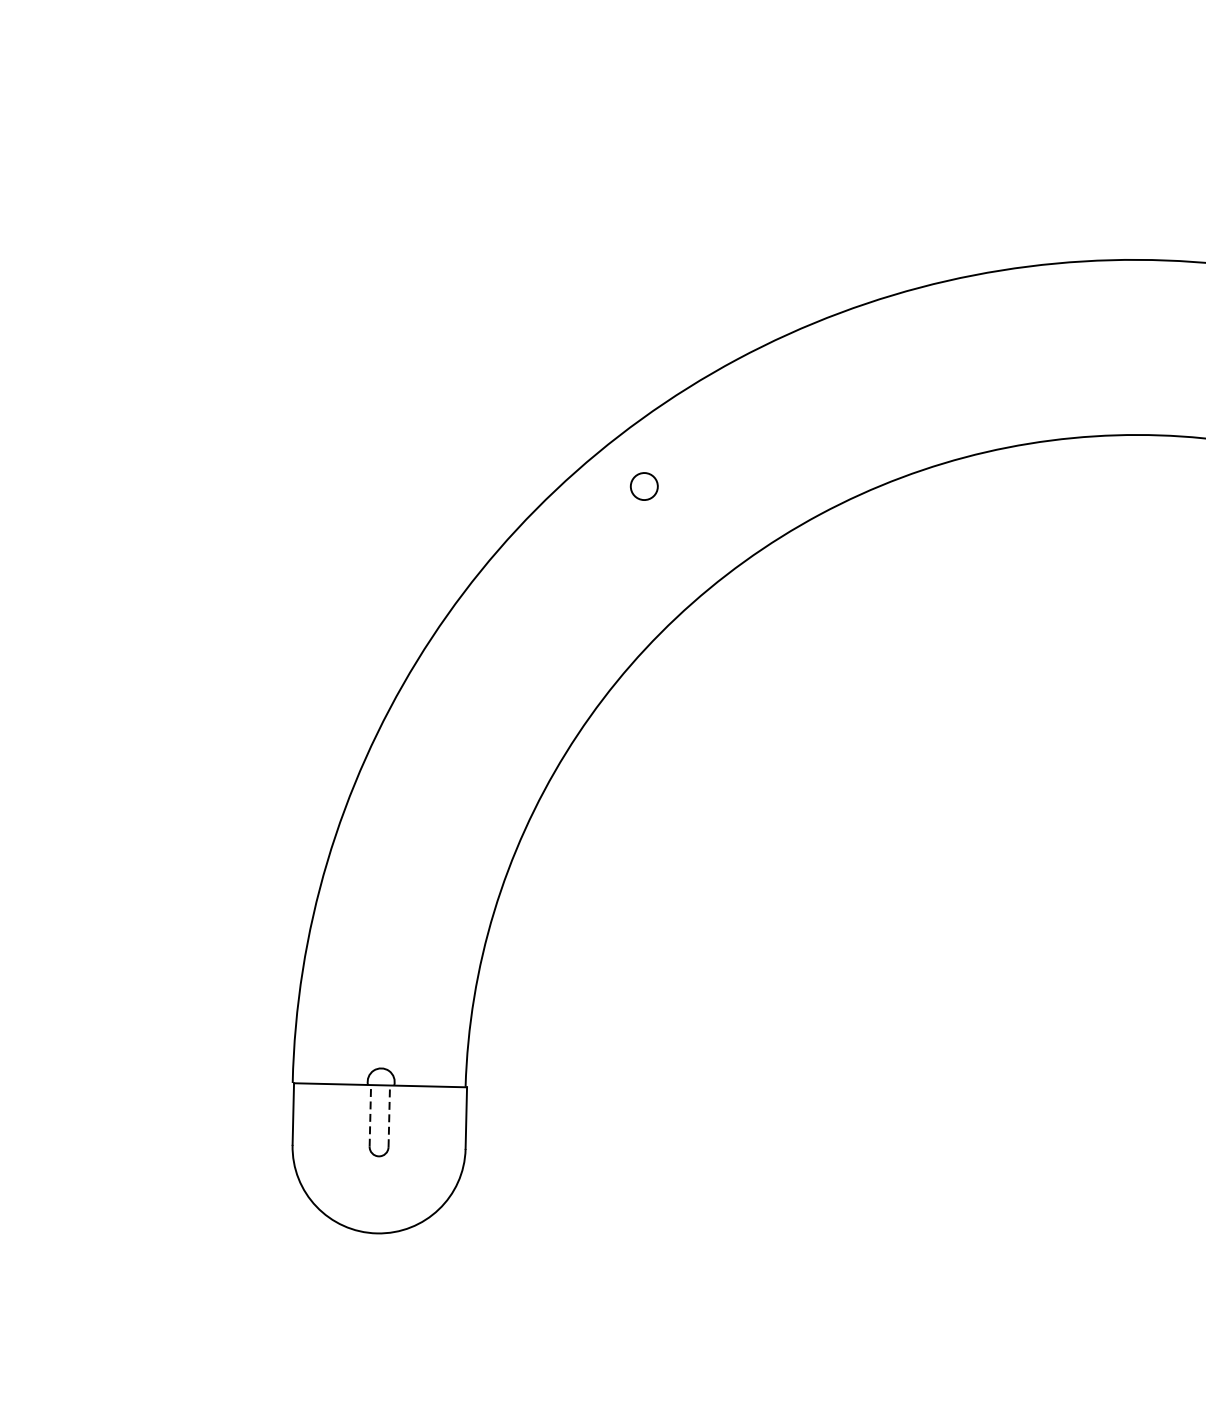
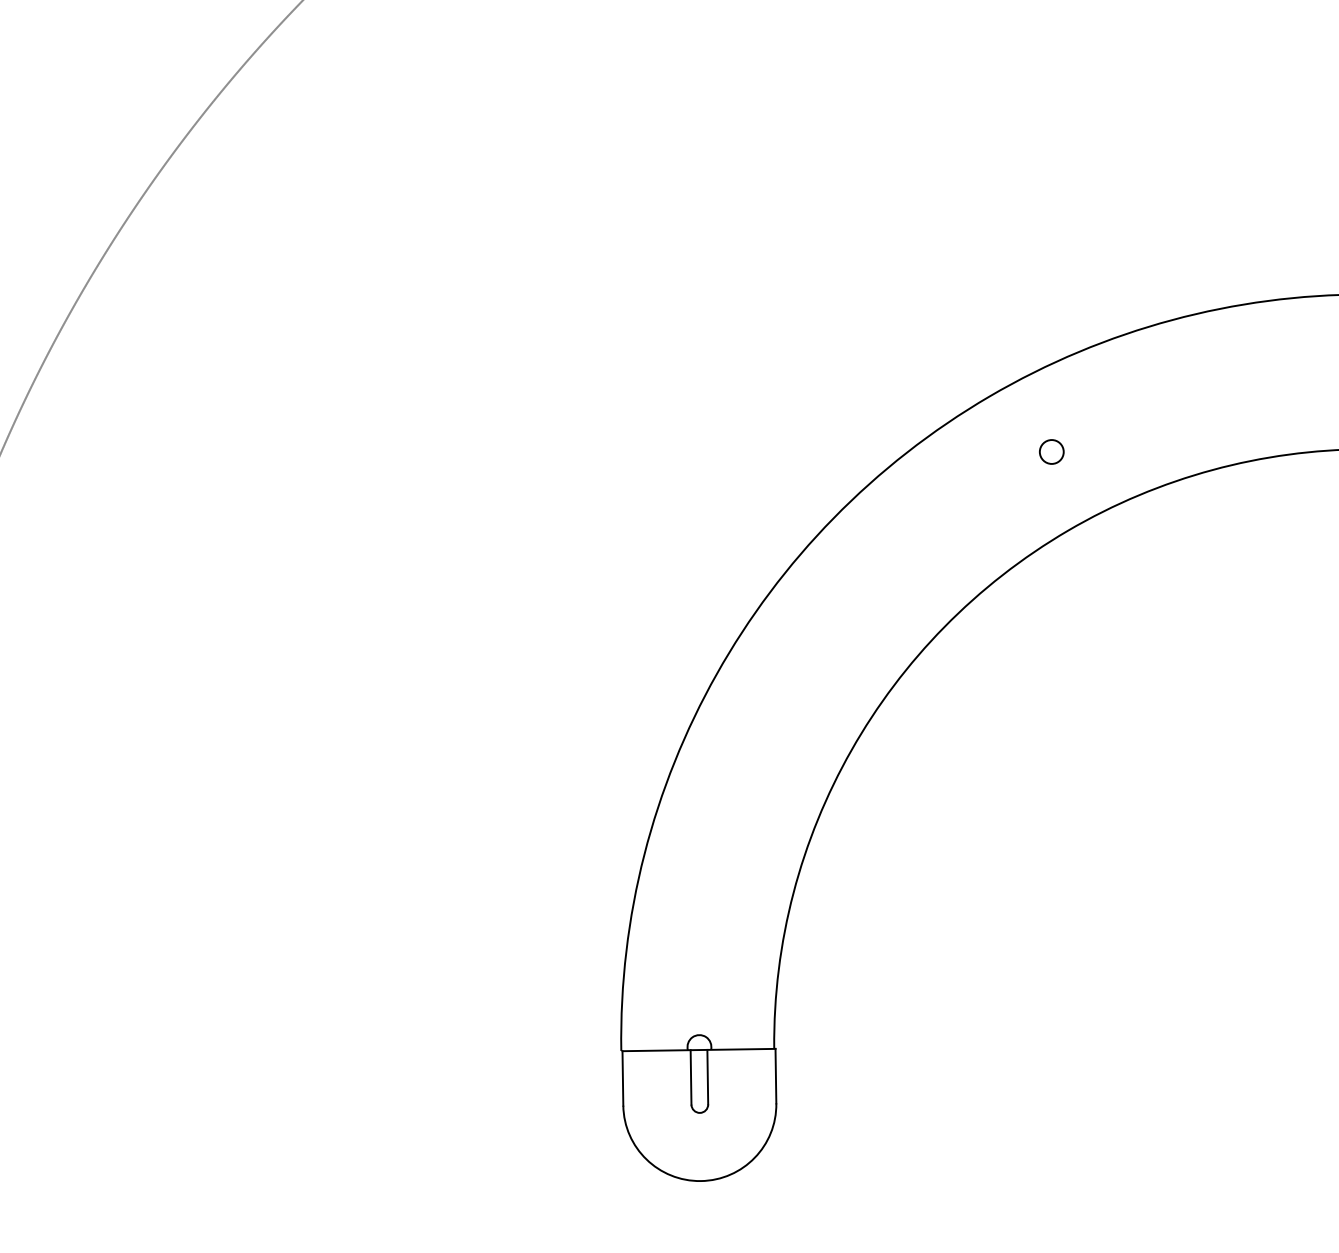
circle: (644, 485) -> (1051, 451), moved
line: (370, 1114) -> (691, 1076), dashed -> solid
line: (388, 1115) -> (707, 1076), dashed -> solid

